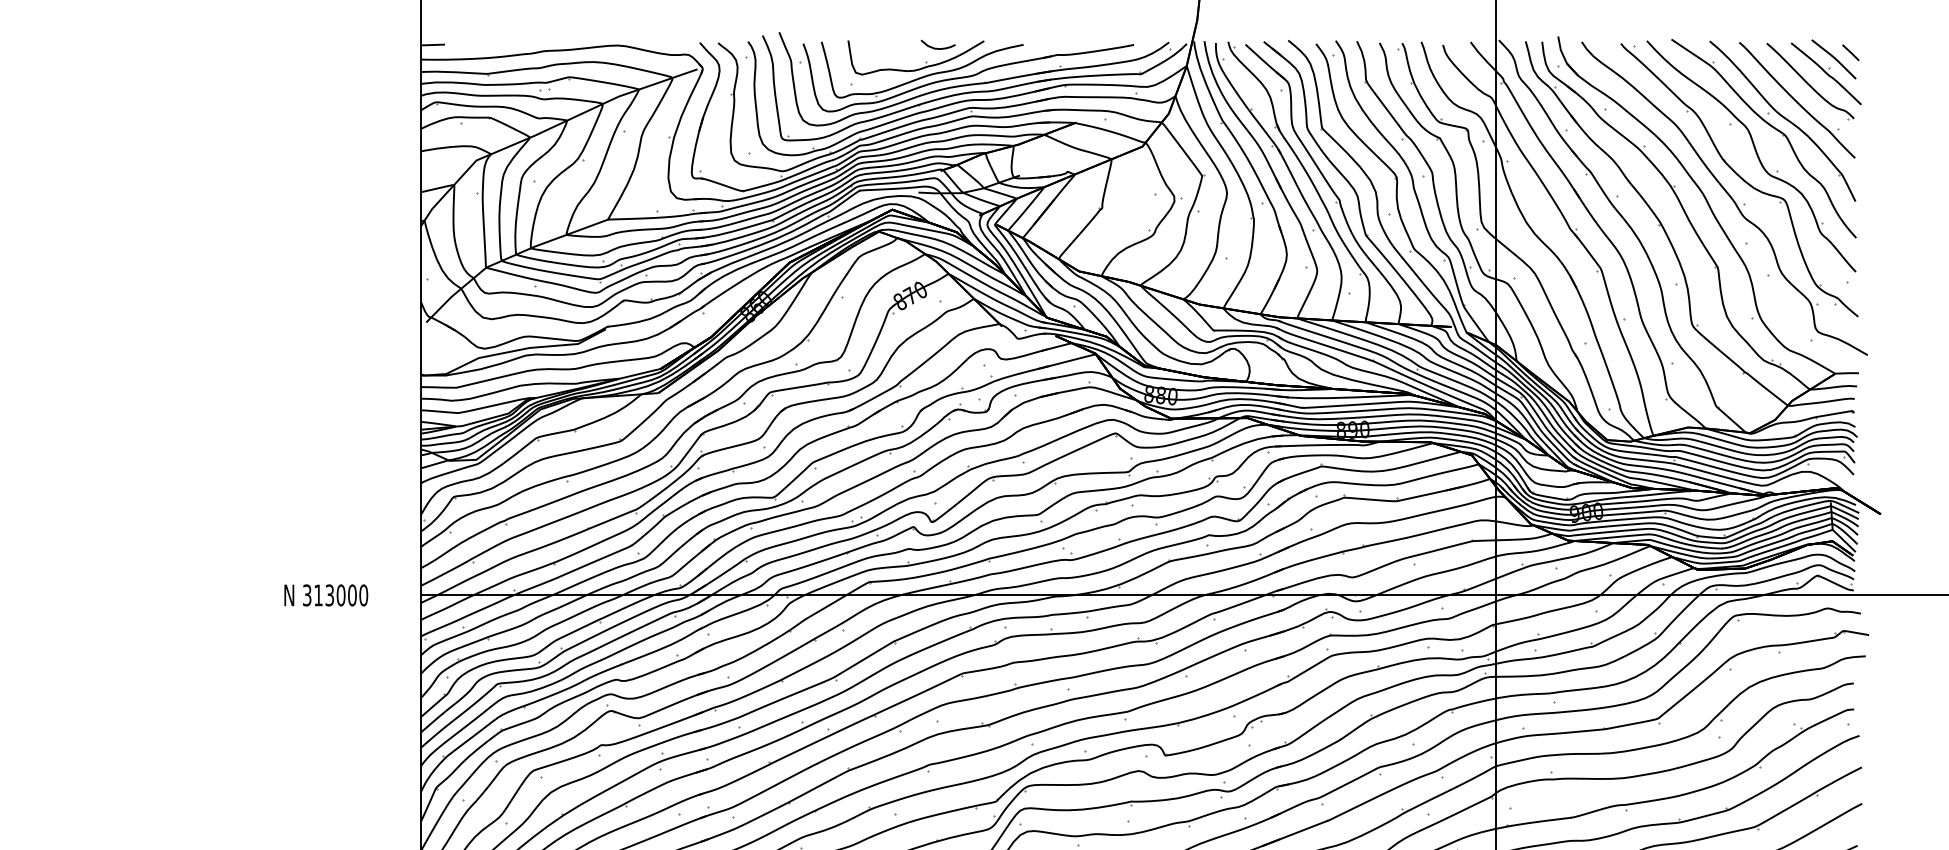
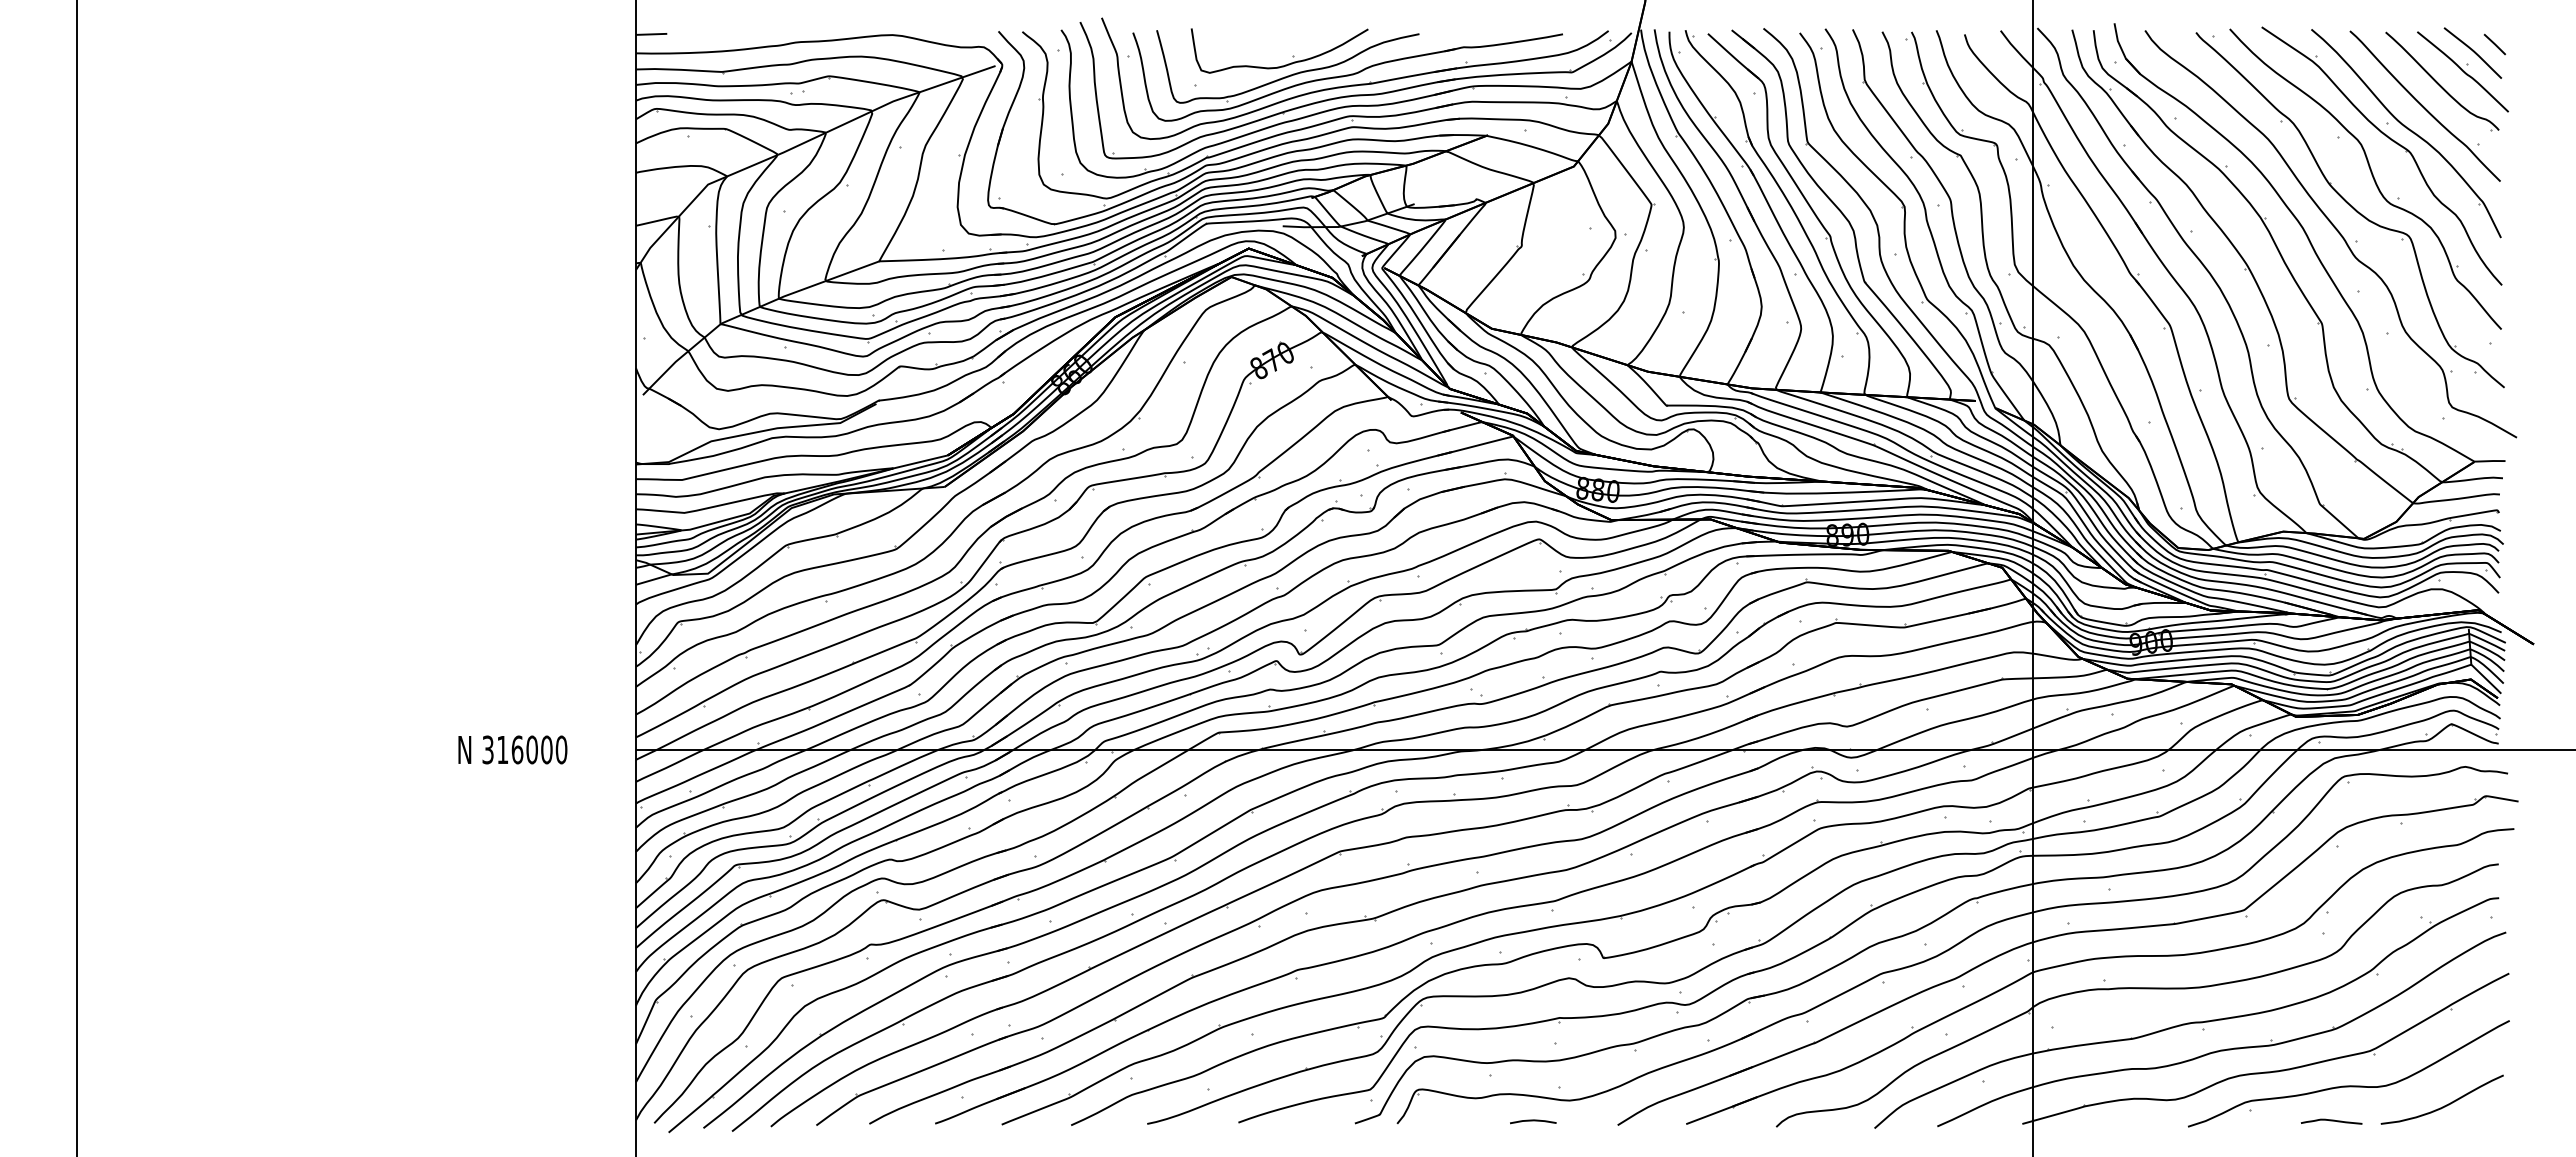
curve: (938, 48) -> (1308, 38), removed
text: (329, 595) -> (517, 749), 313000 -> 316000

